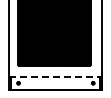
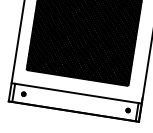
line: (55, 76) -> (76, 92), dashed -> solid

